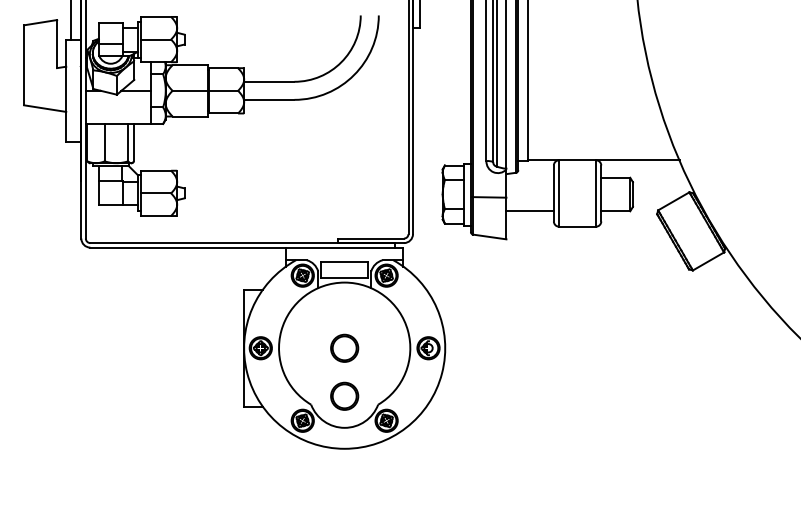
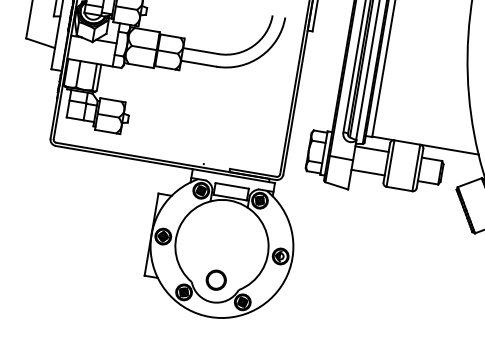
line: (529, 177) -> (371, 148), added
part: (344, 347) -> (221, 246), removed

